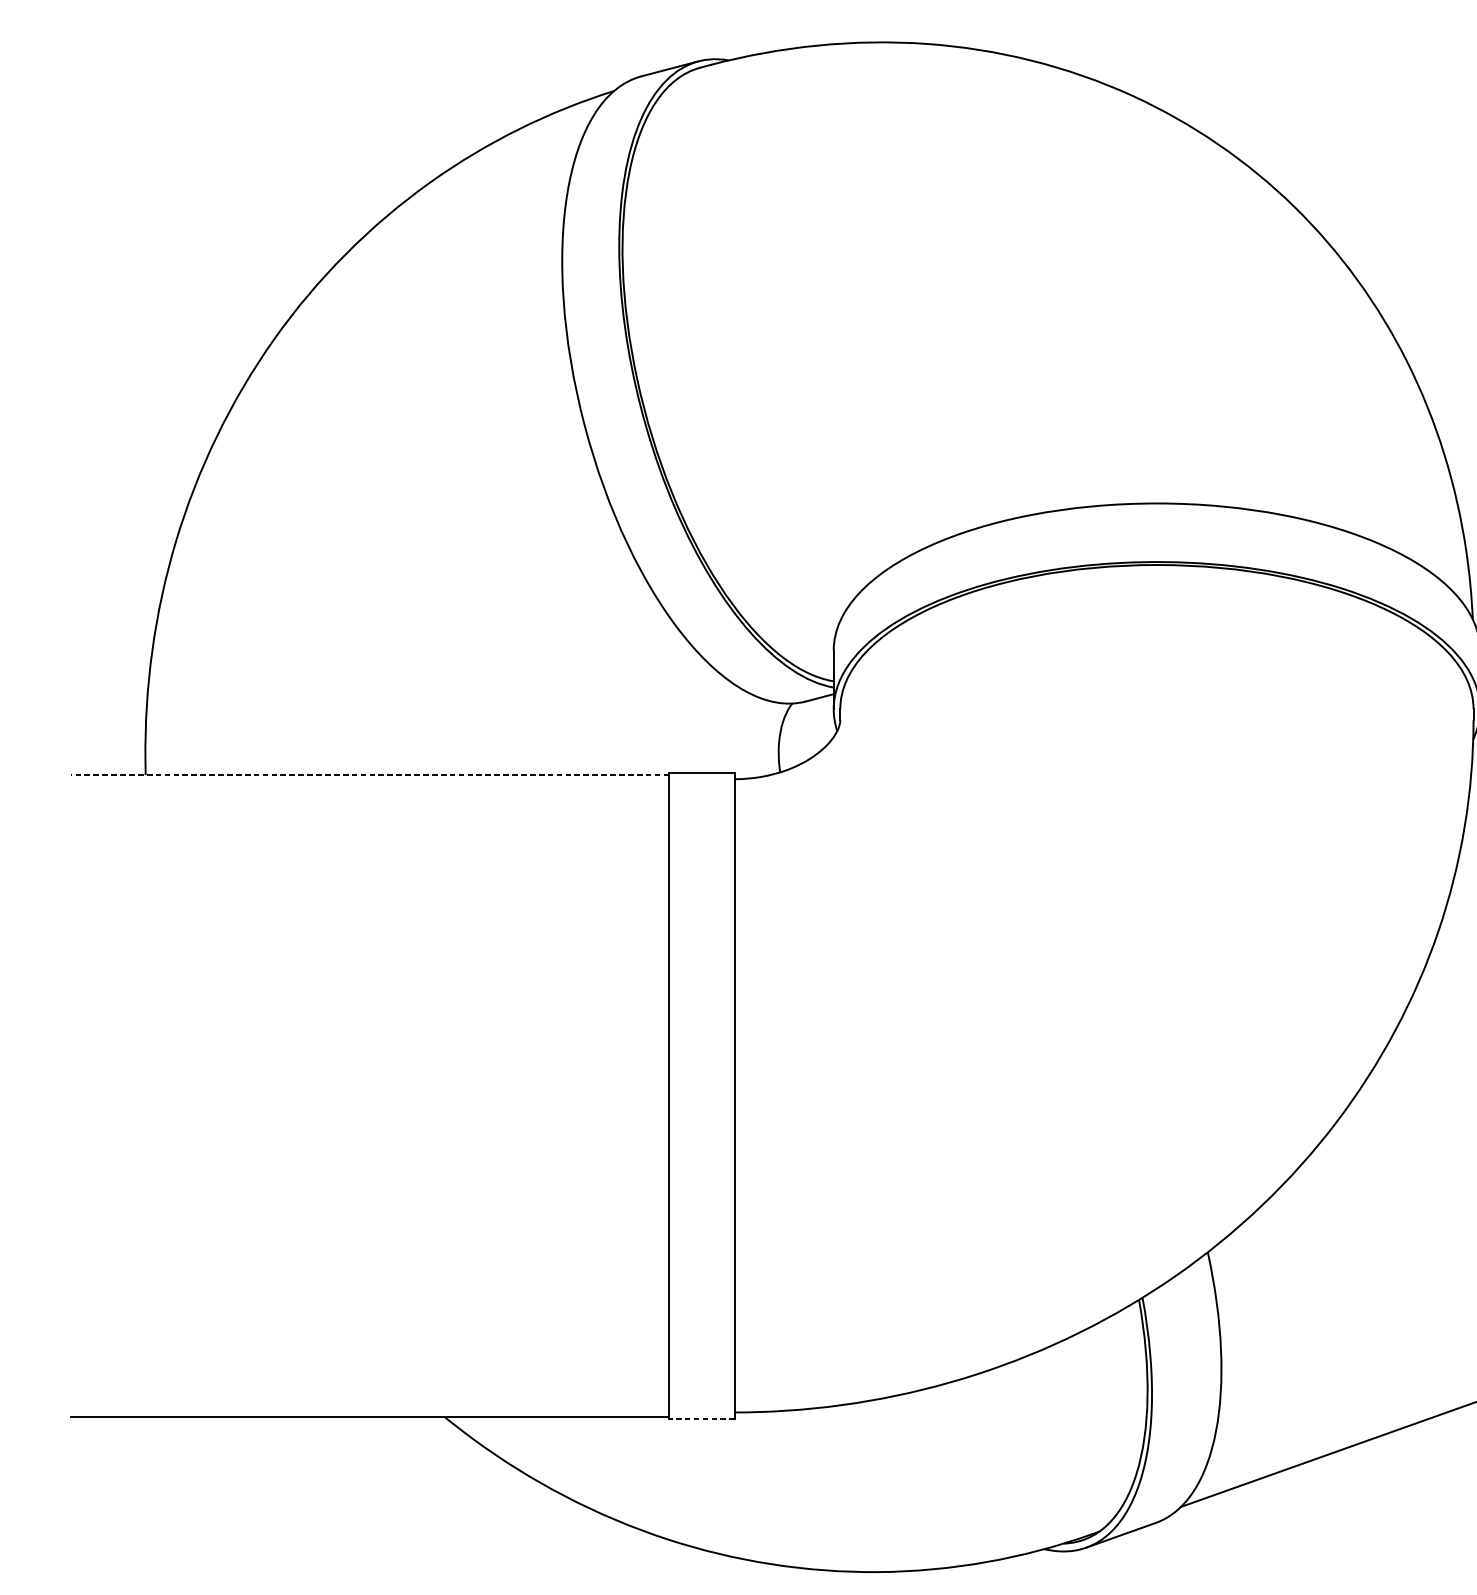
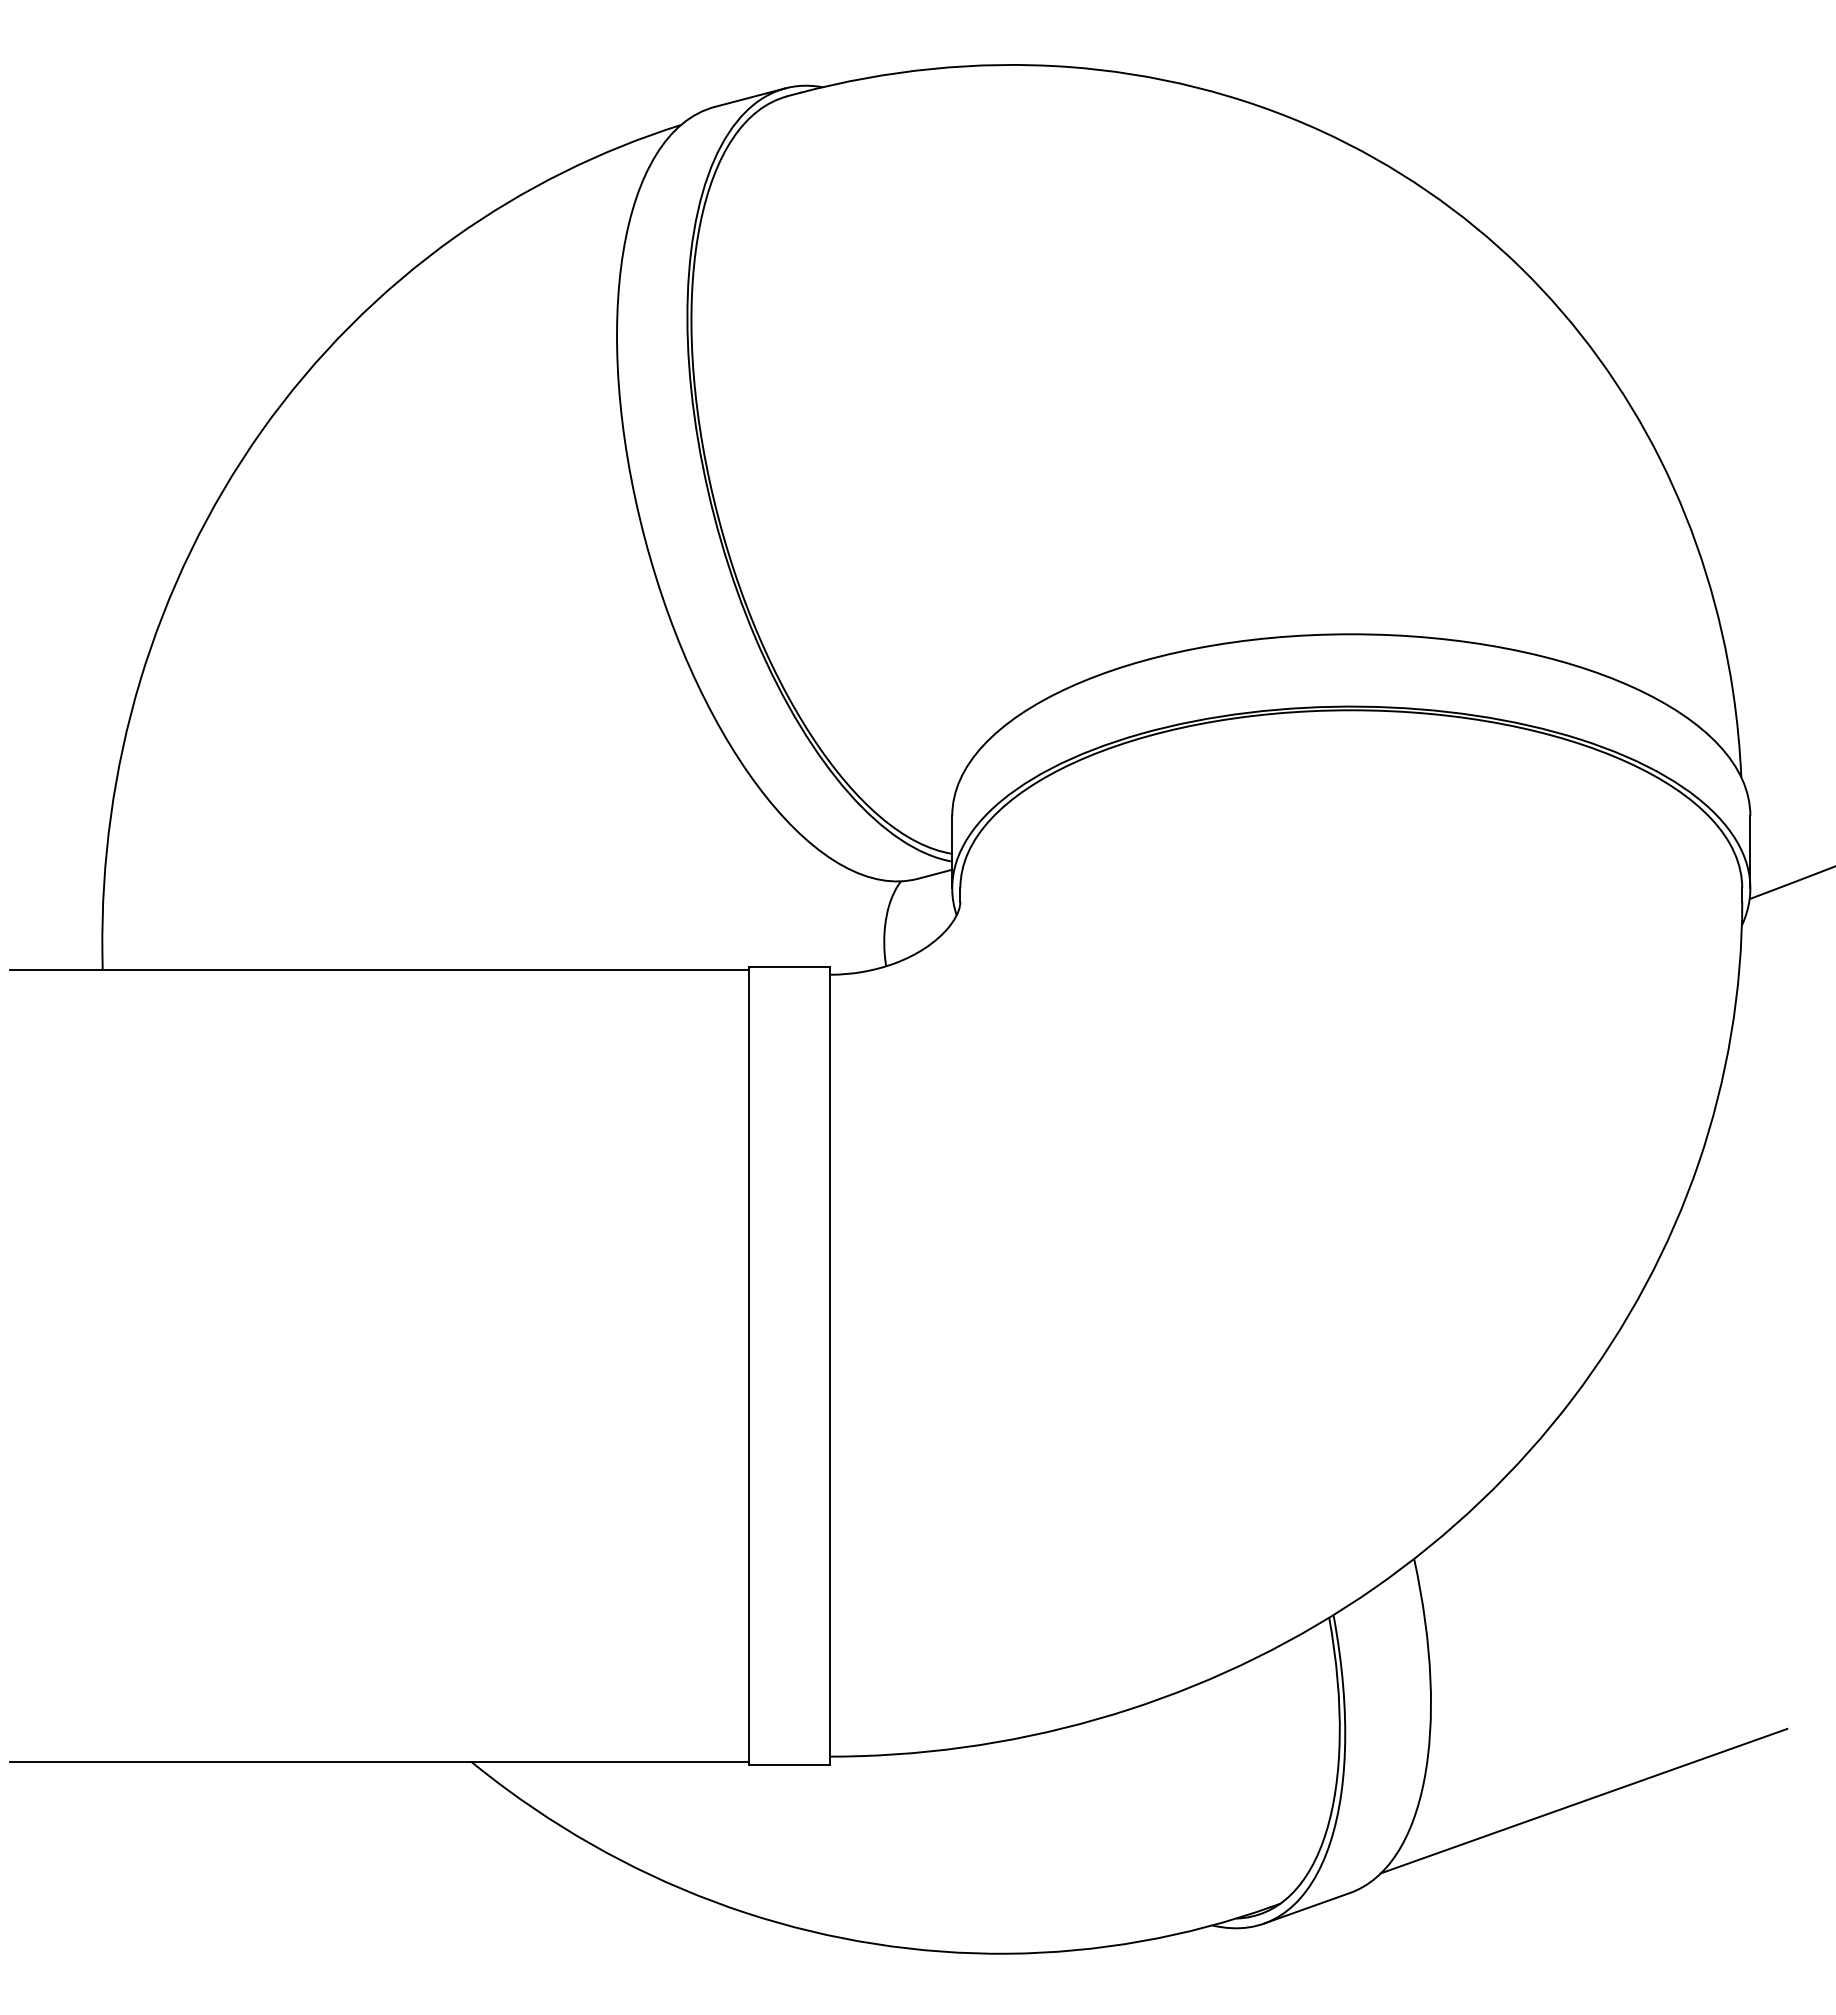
line: (369, 774) -> (379, 969), dashed -> solid
line: (701, 1418) -> (789, 1764), dashed -> solid

